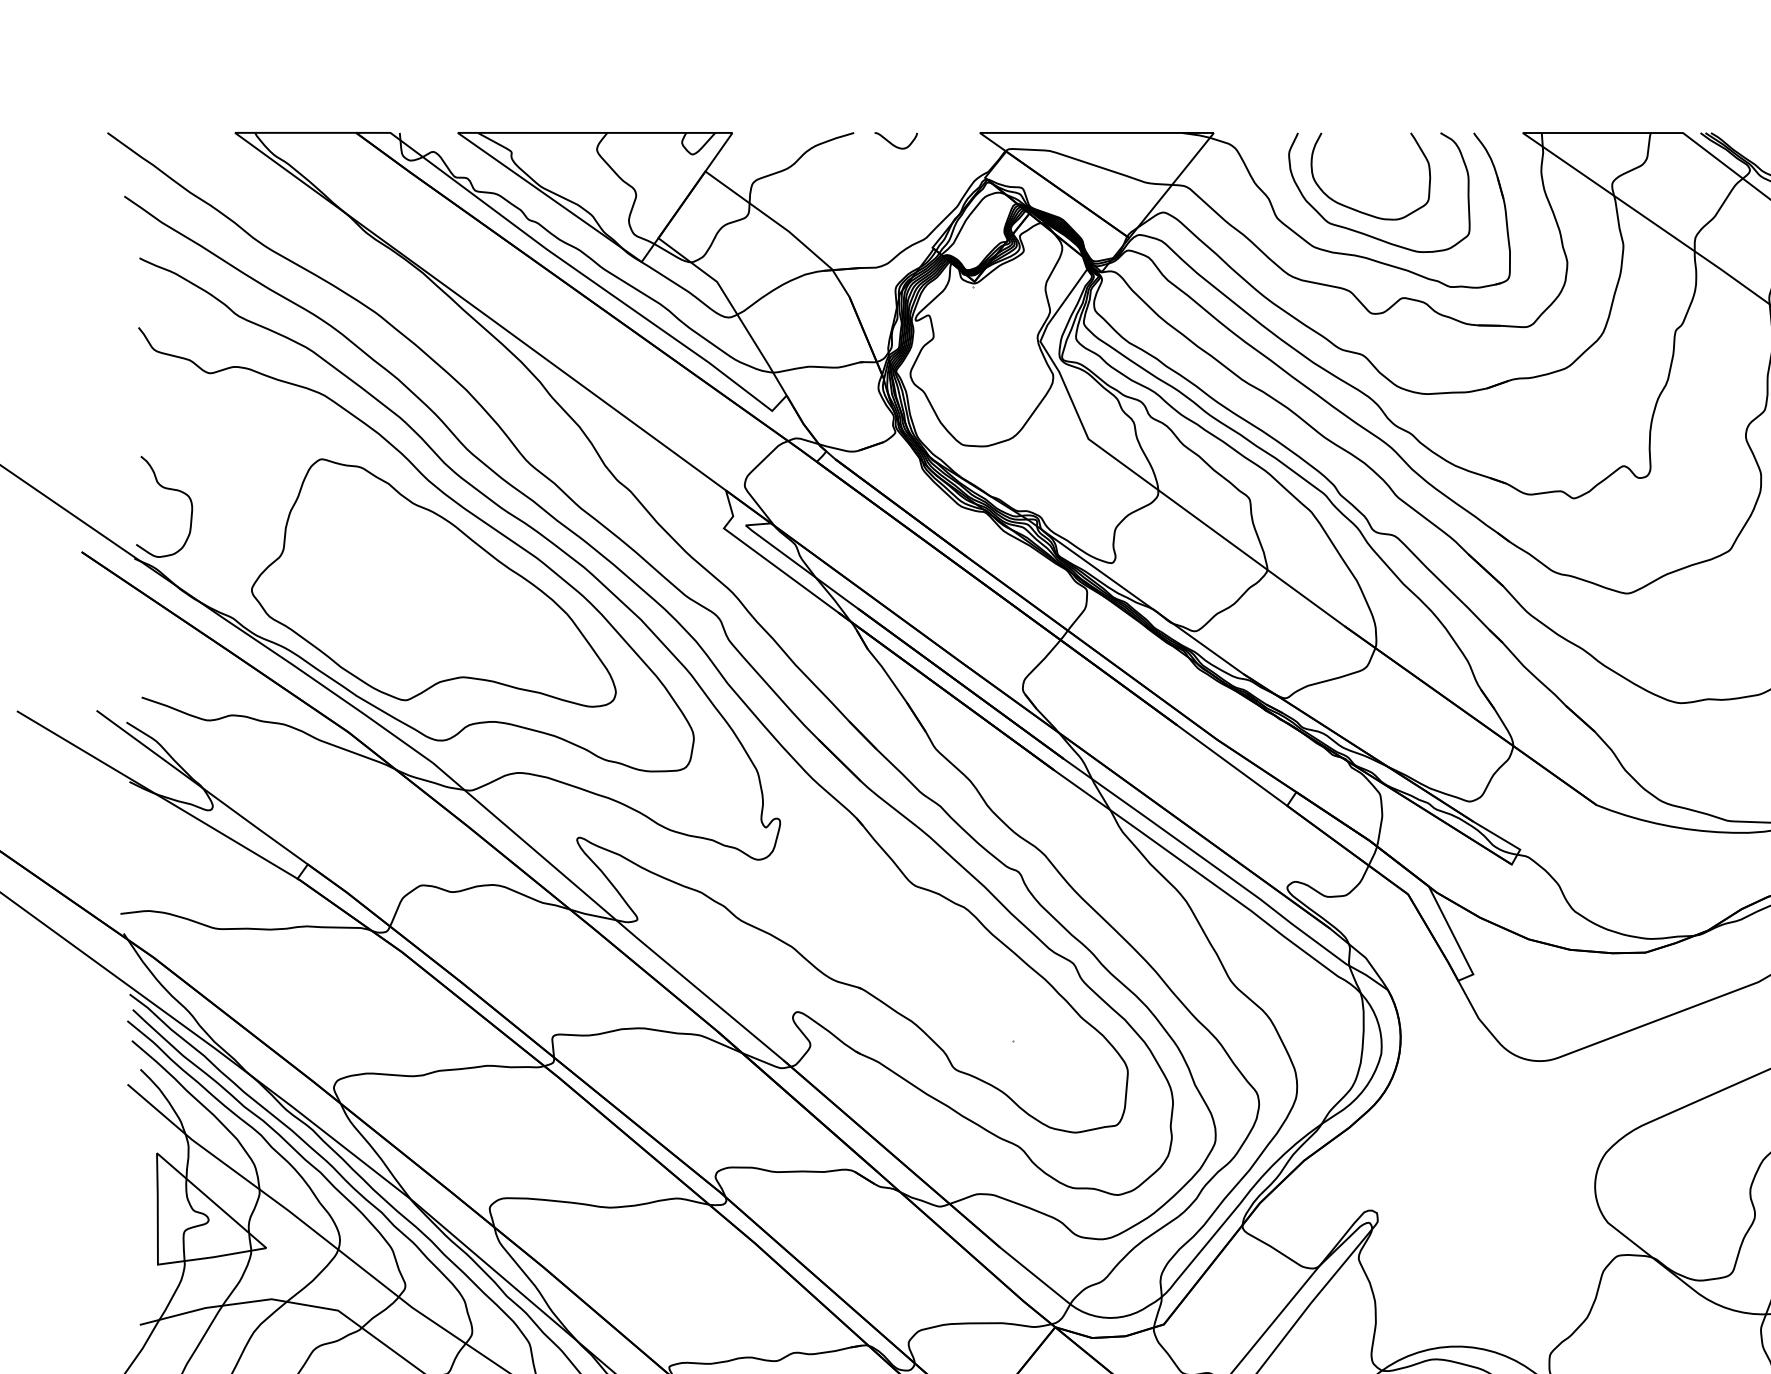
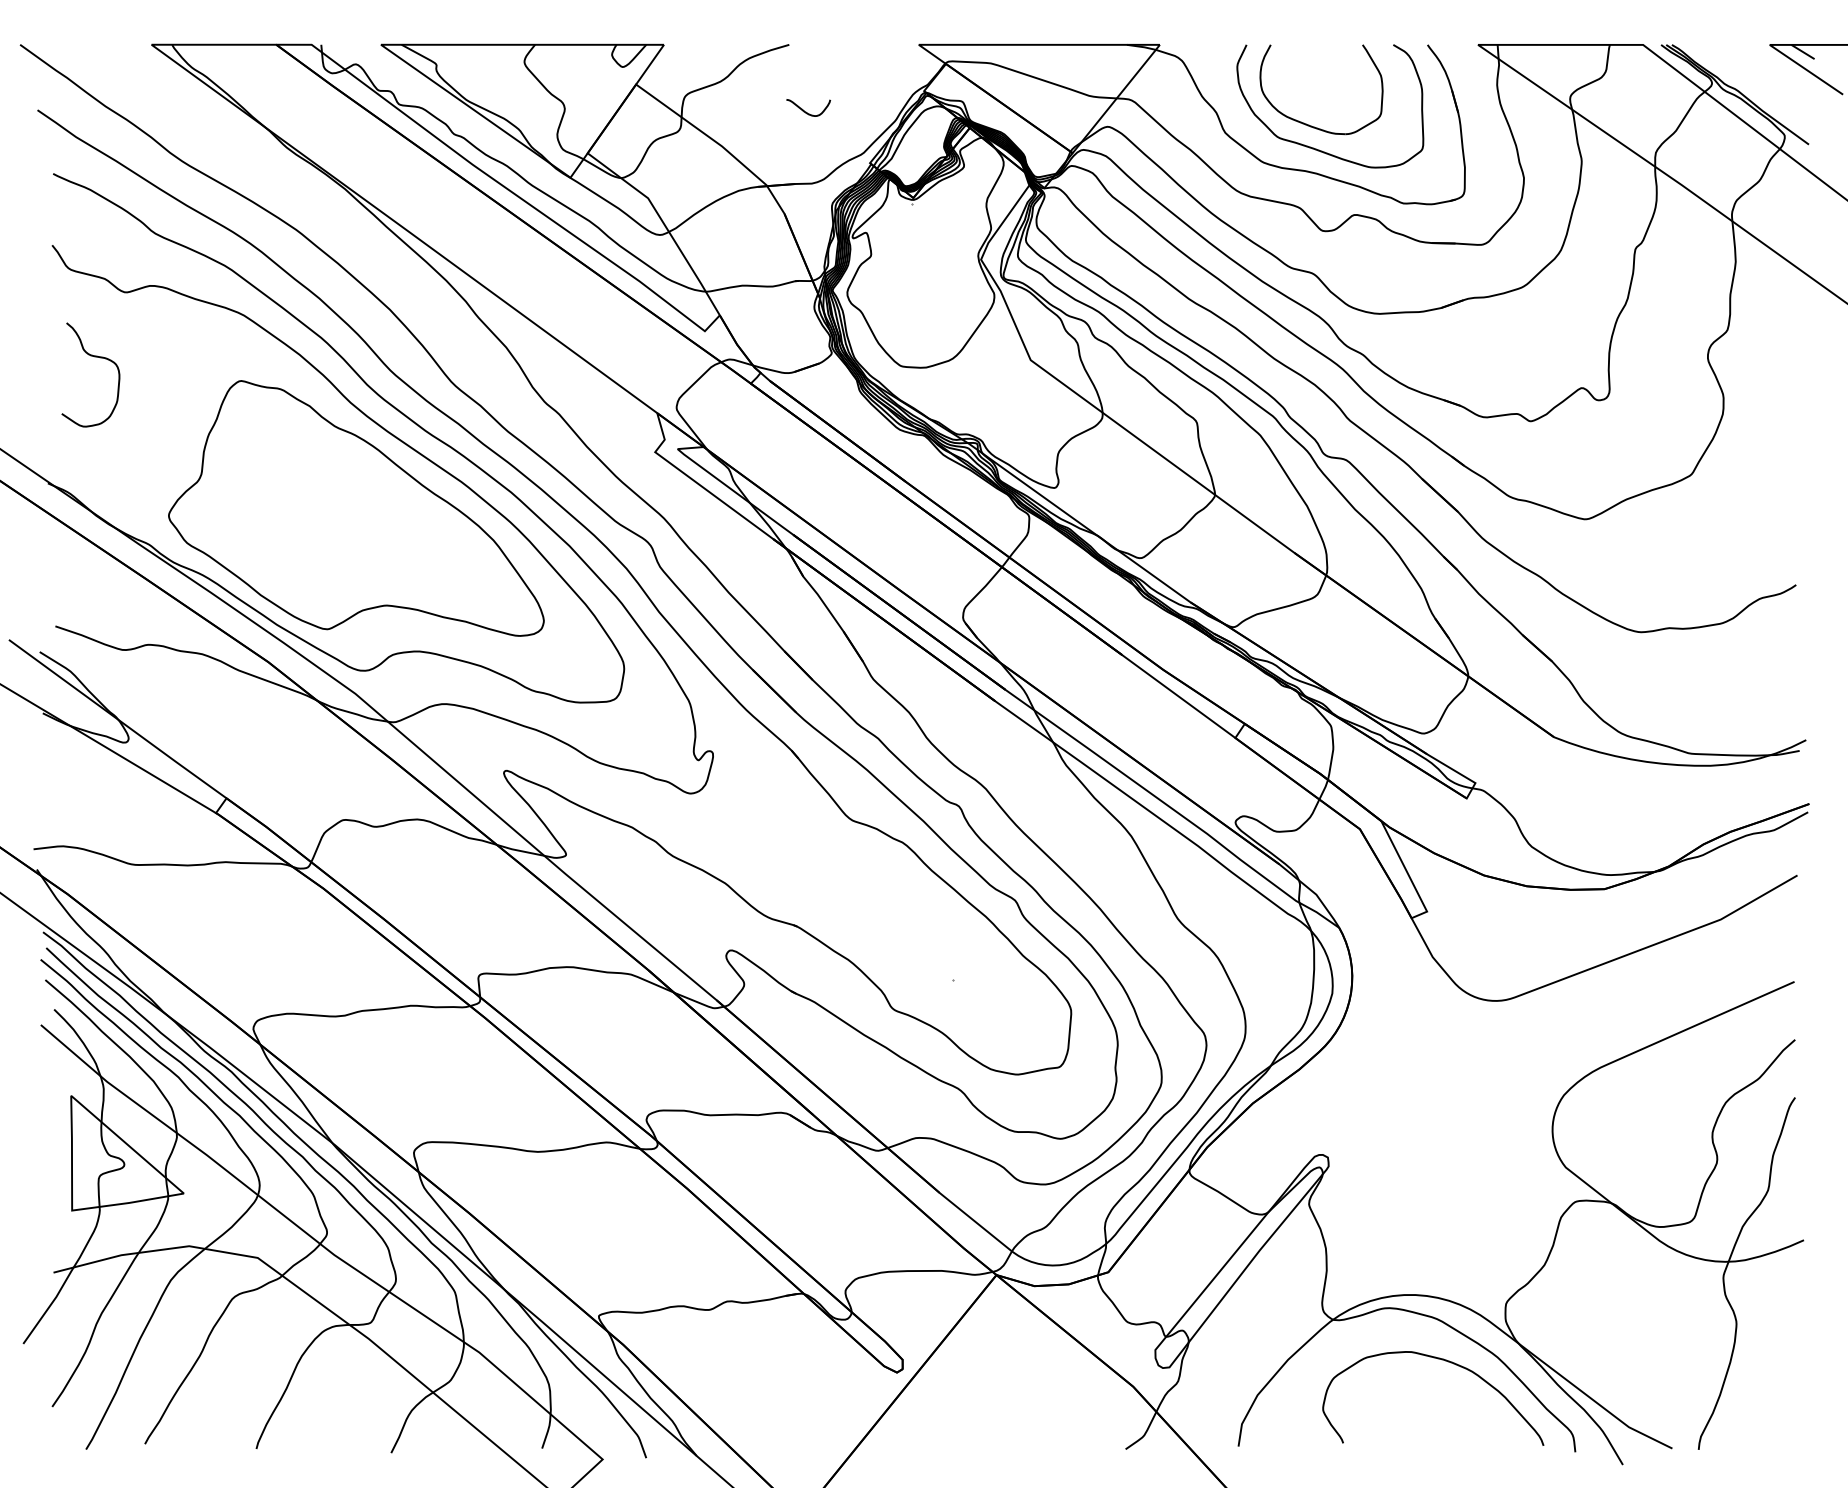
curve: (894, 144) -> (806, 111), moved
curve: (167, 489) -> (94, 357), moved

